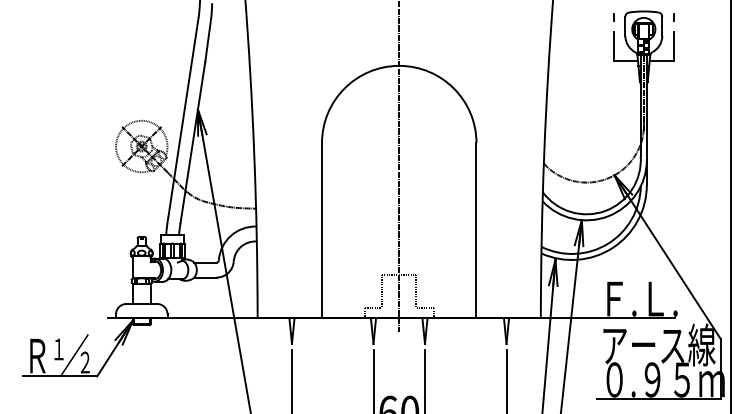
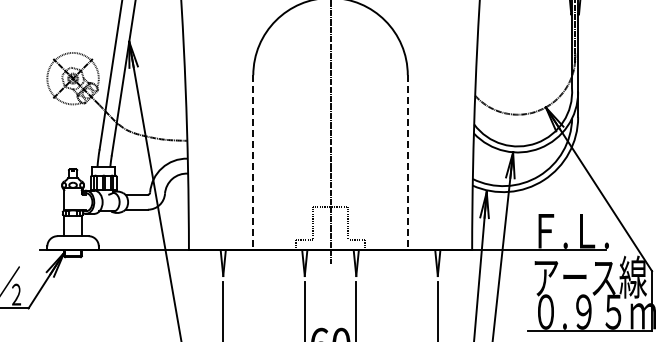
line: (322, 230) -> (253, 162), solid -> dashed
line: (476, 230) -> (407, 162), solid -> dashed

